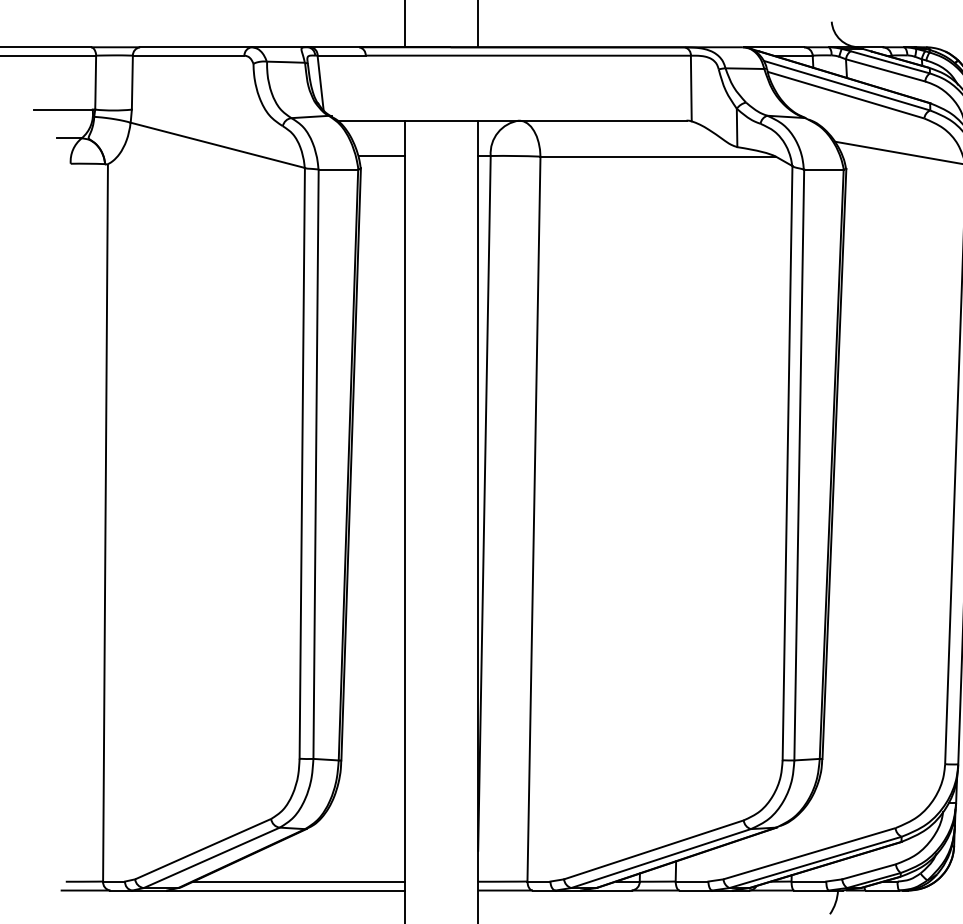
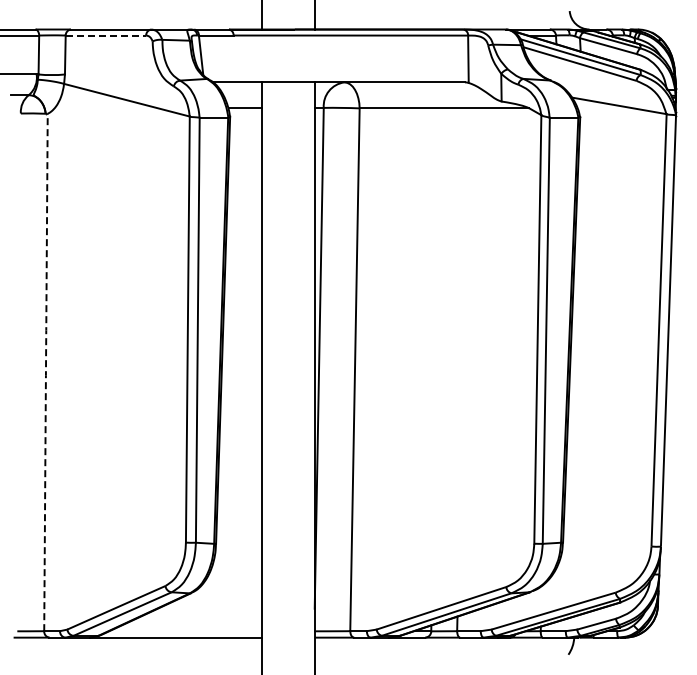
line: (189, 55) -> (106, 35), solid -> dashed
line: (104, 521) -> (45, 371), solid -> dashed
line: (298, 882) -> (185, 631), removed

